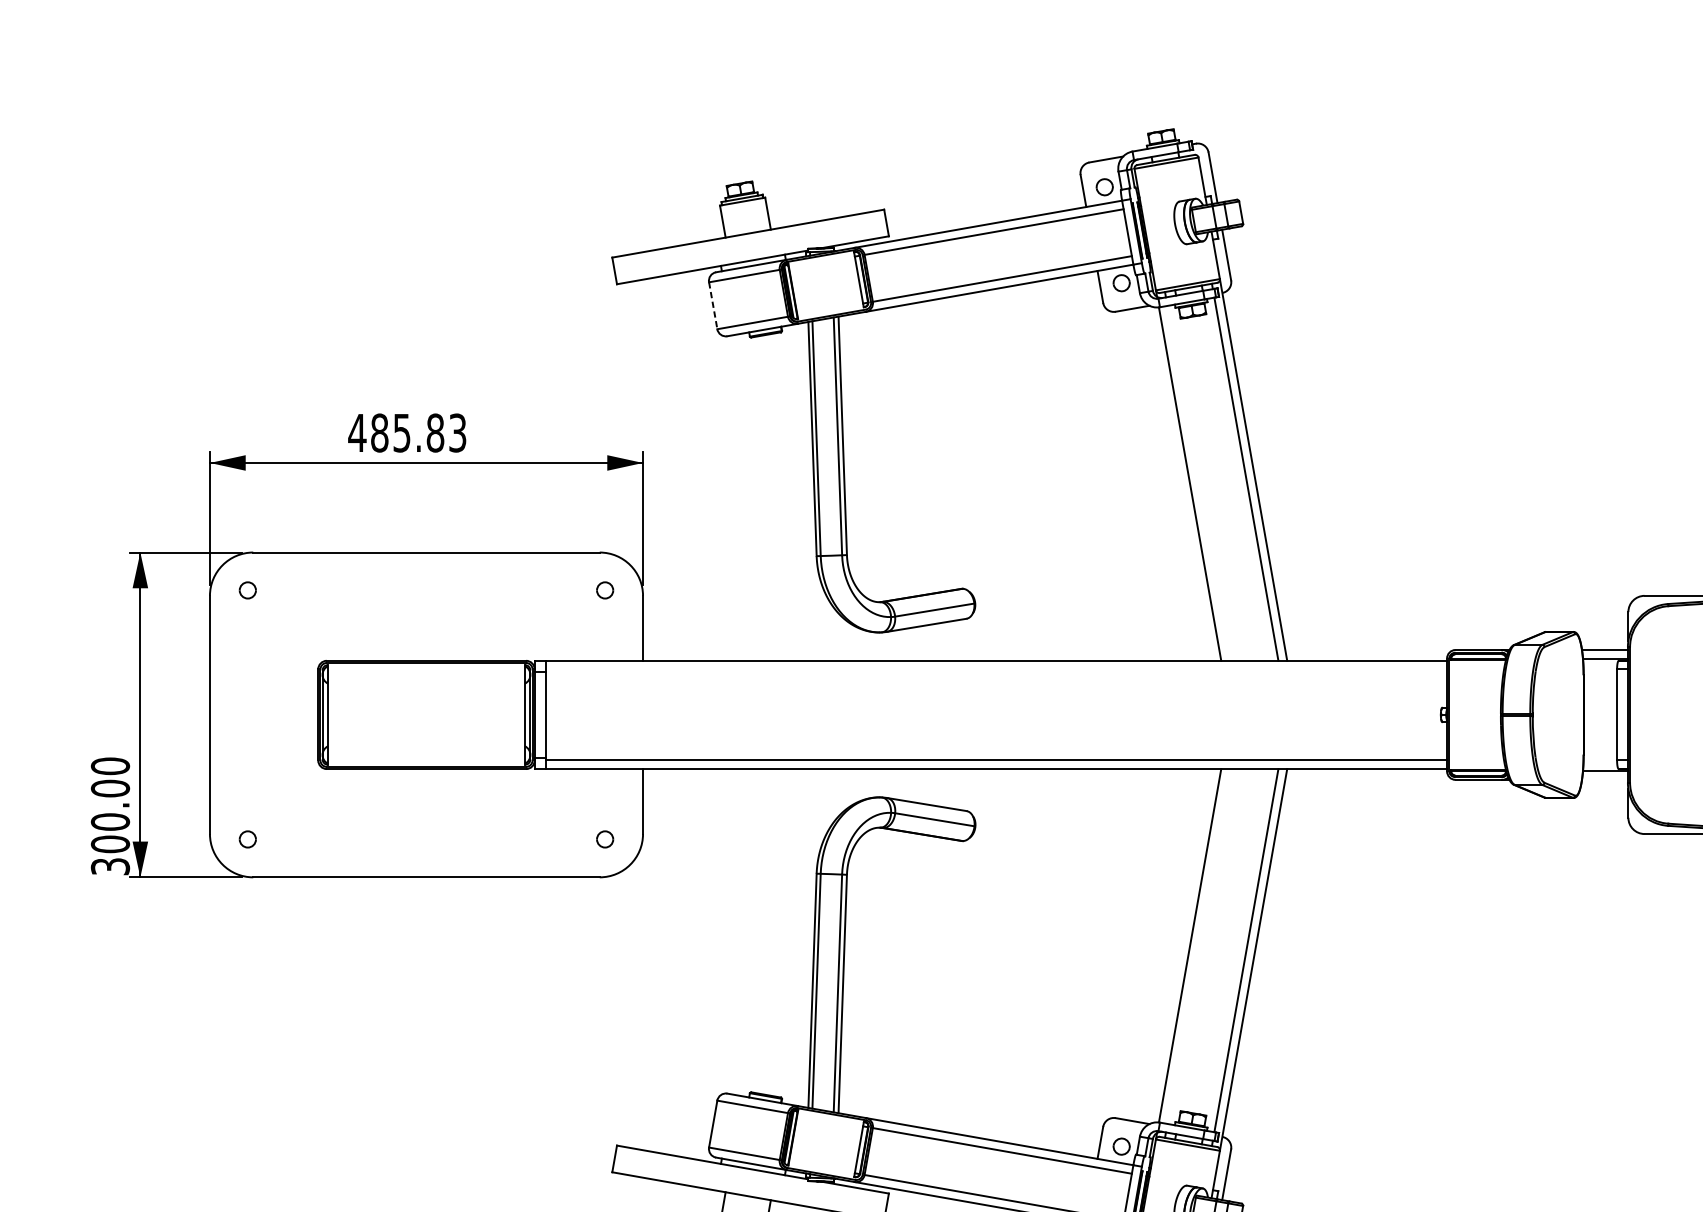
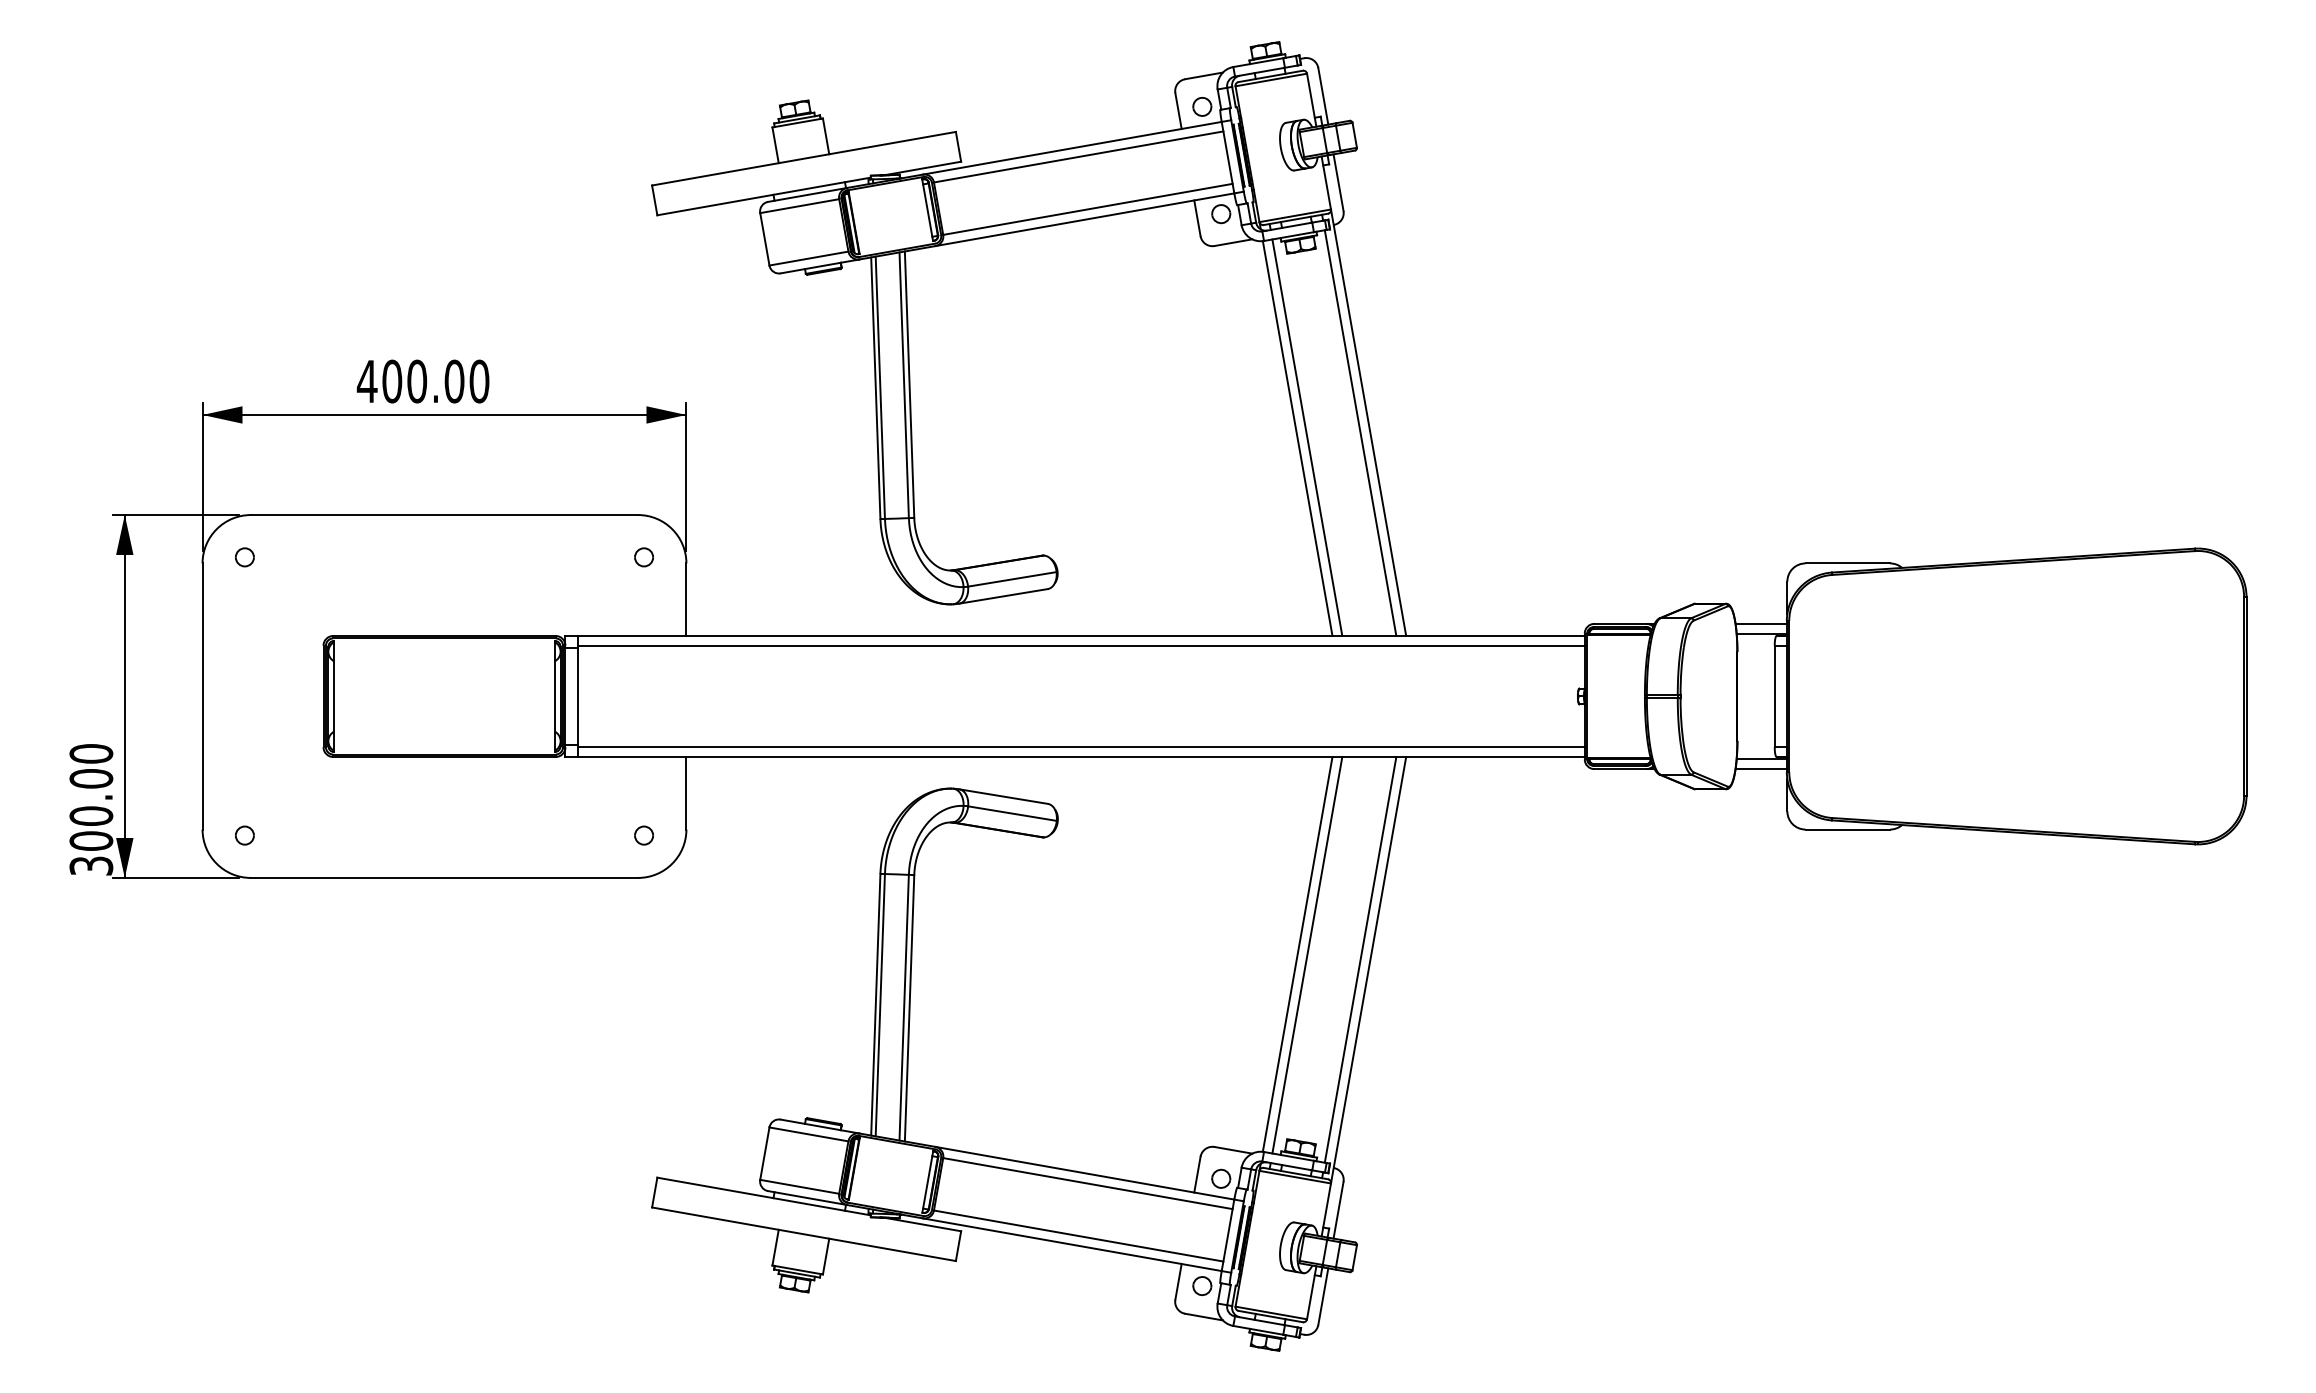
line: (712, 305) -> (764, 239), dashed -> solid
text: (418, 433) -> (435, 381), 485.83 -> 400.00
line: (1198, 483) -> (1307, 437), added
line: (995, 669) -> (1080, 645), added
line: (1604, 780) -> (1760, 769), added
line: (1198, 945) -> (1307, 954), added

